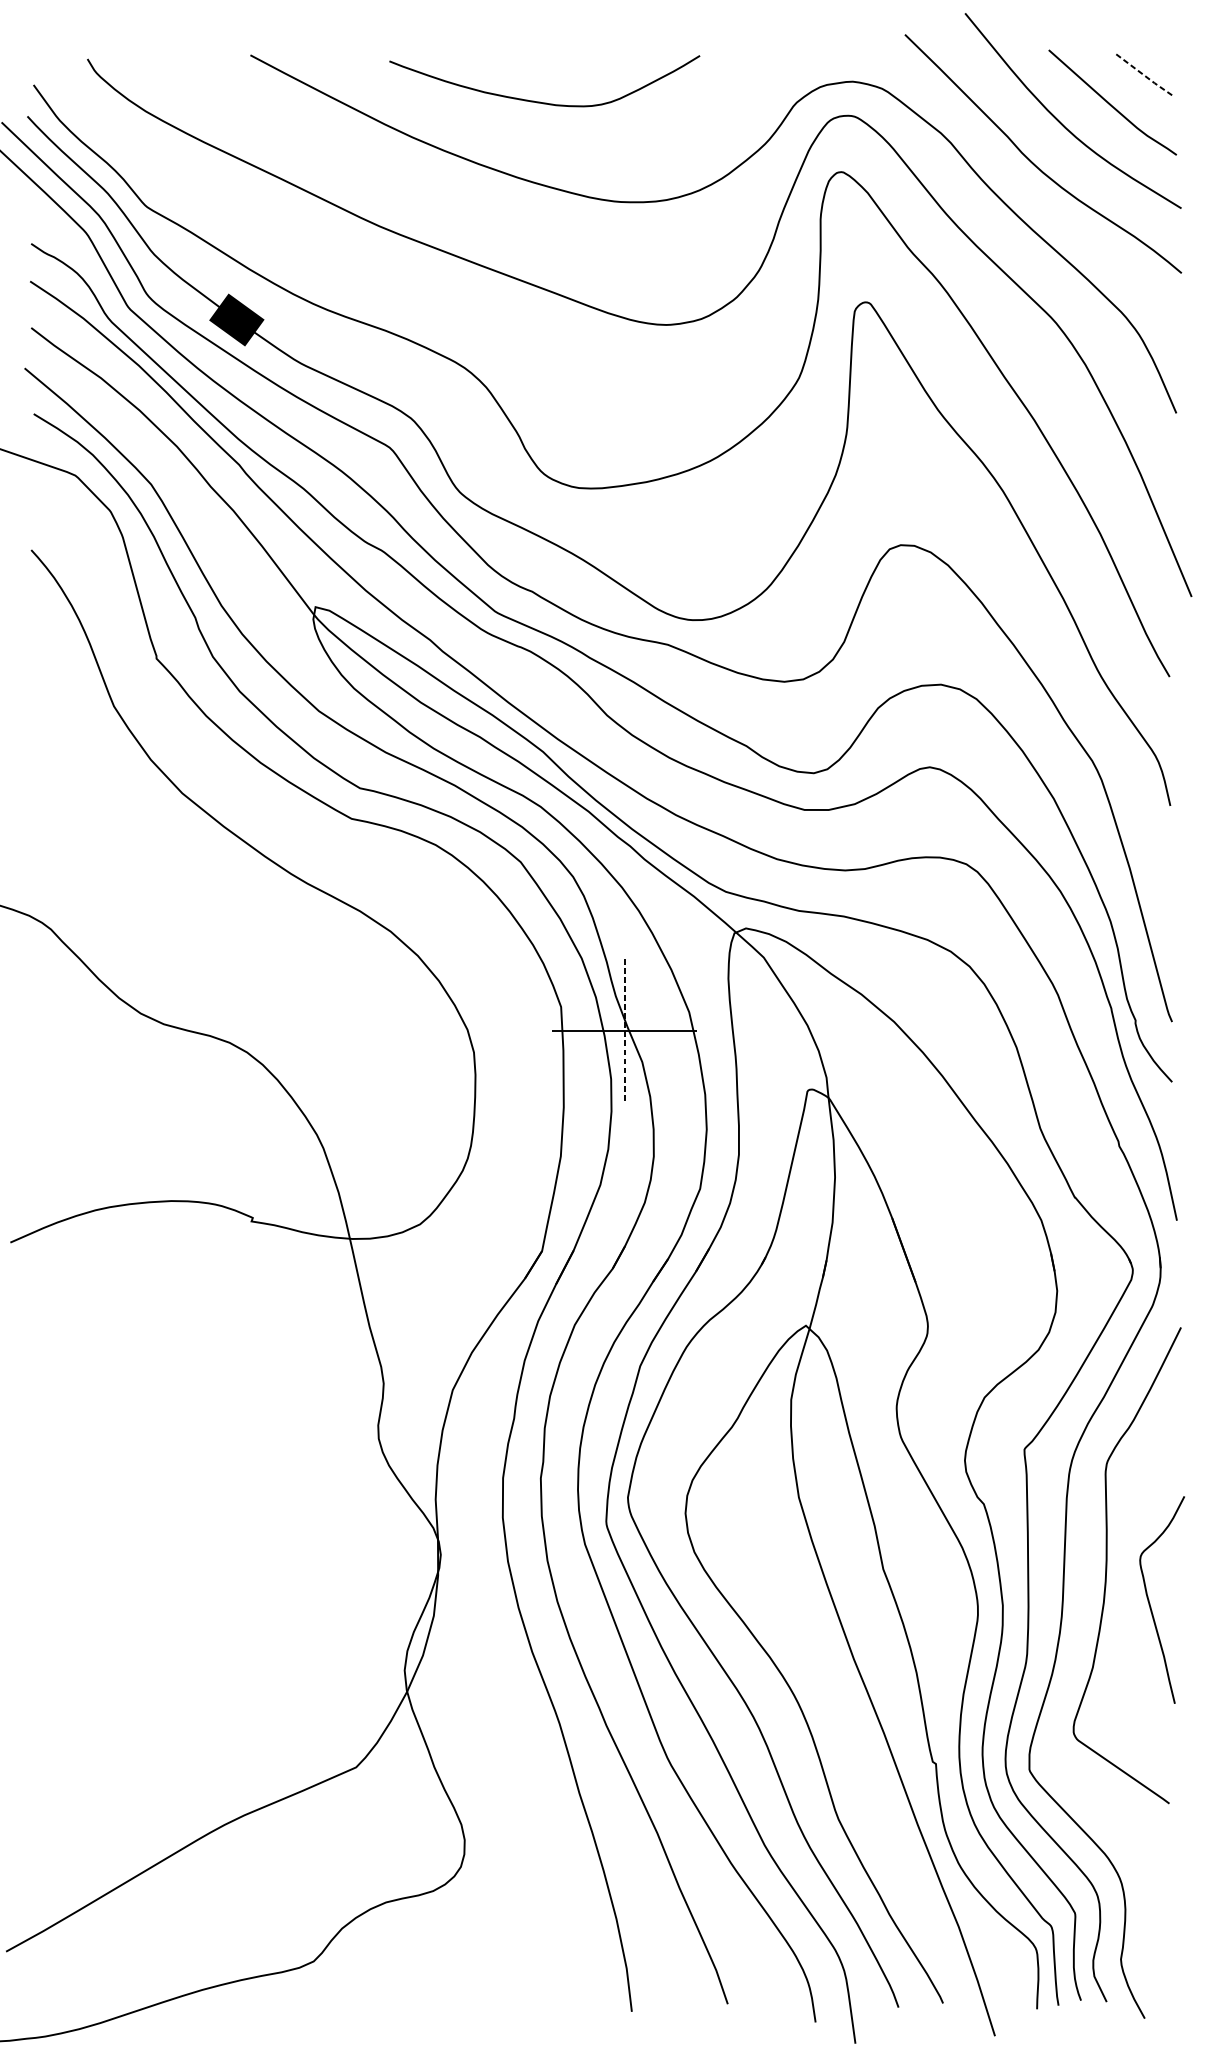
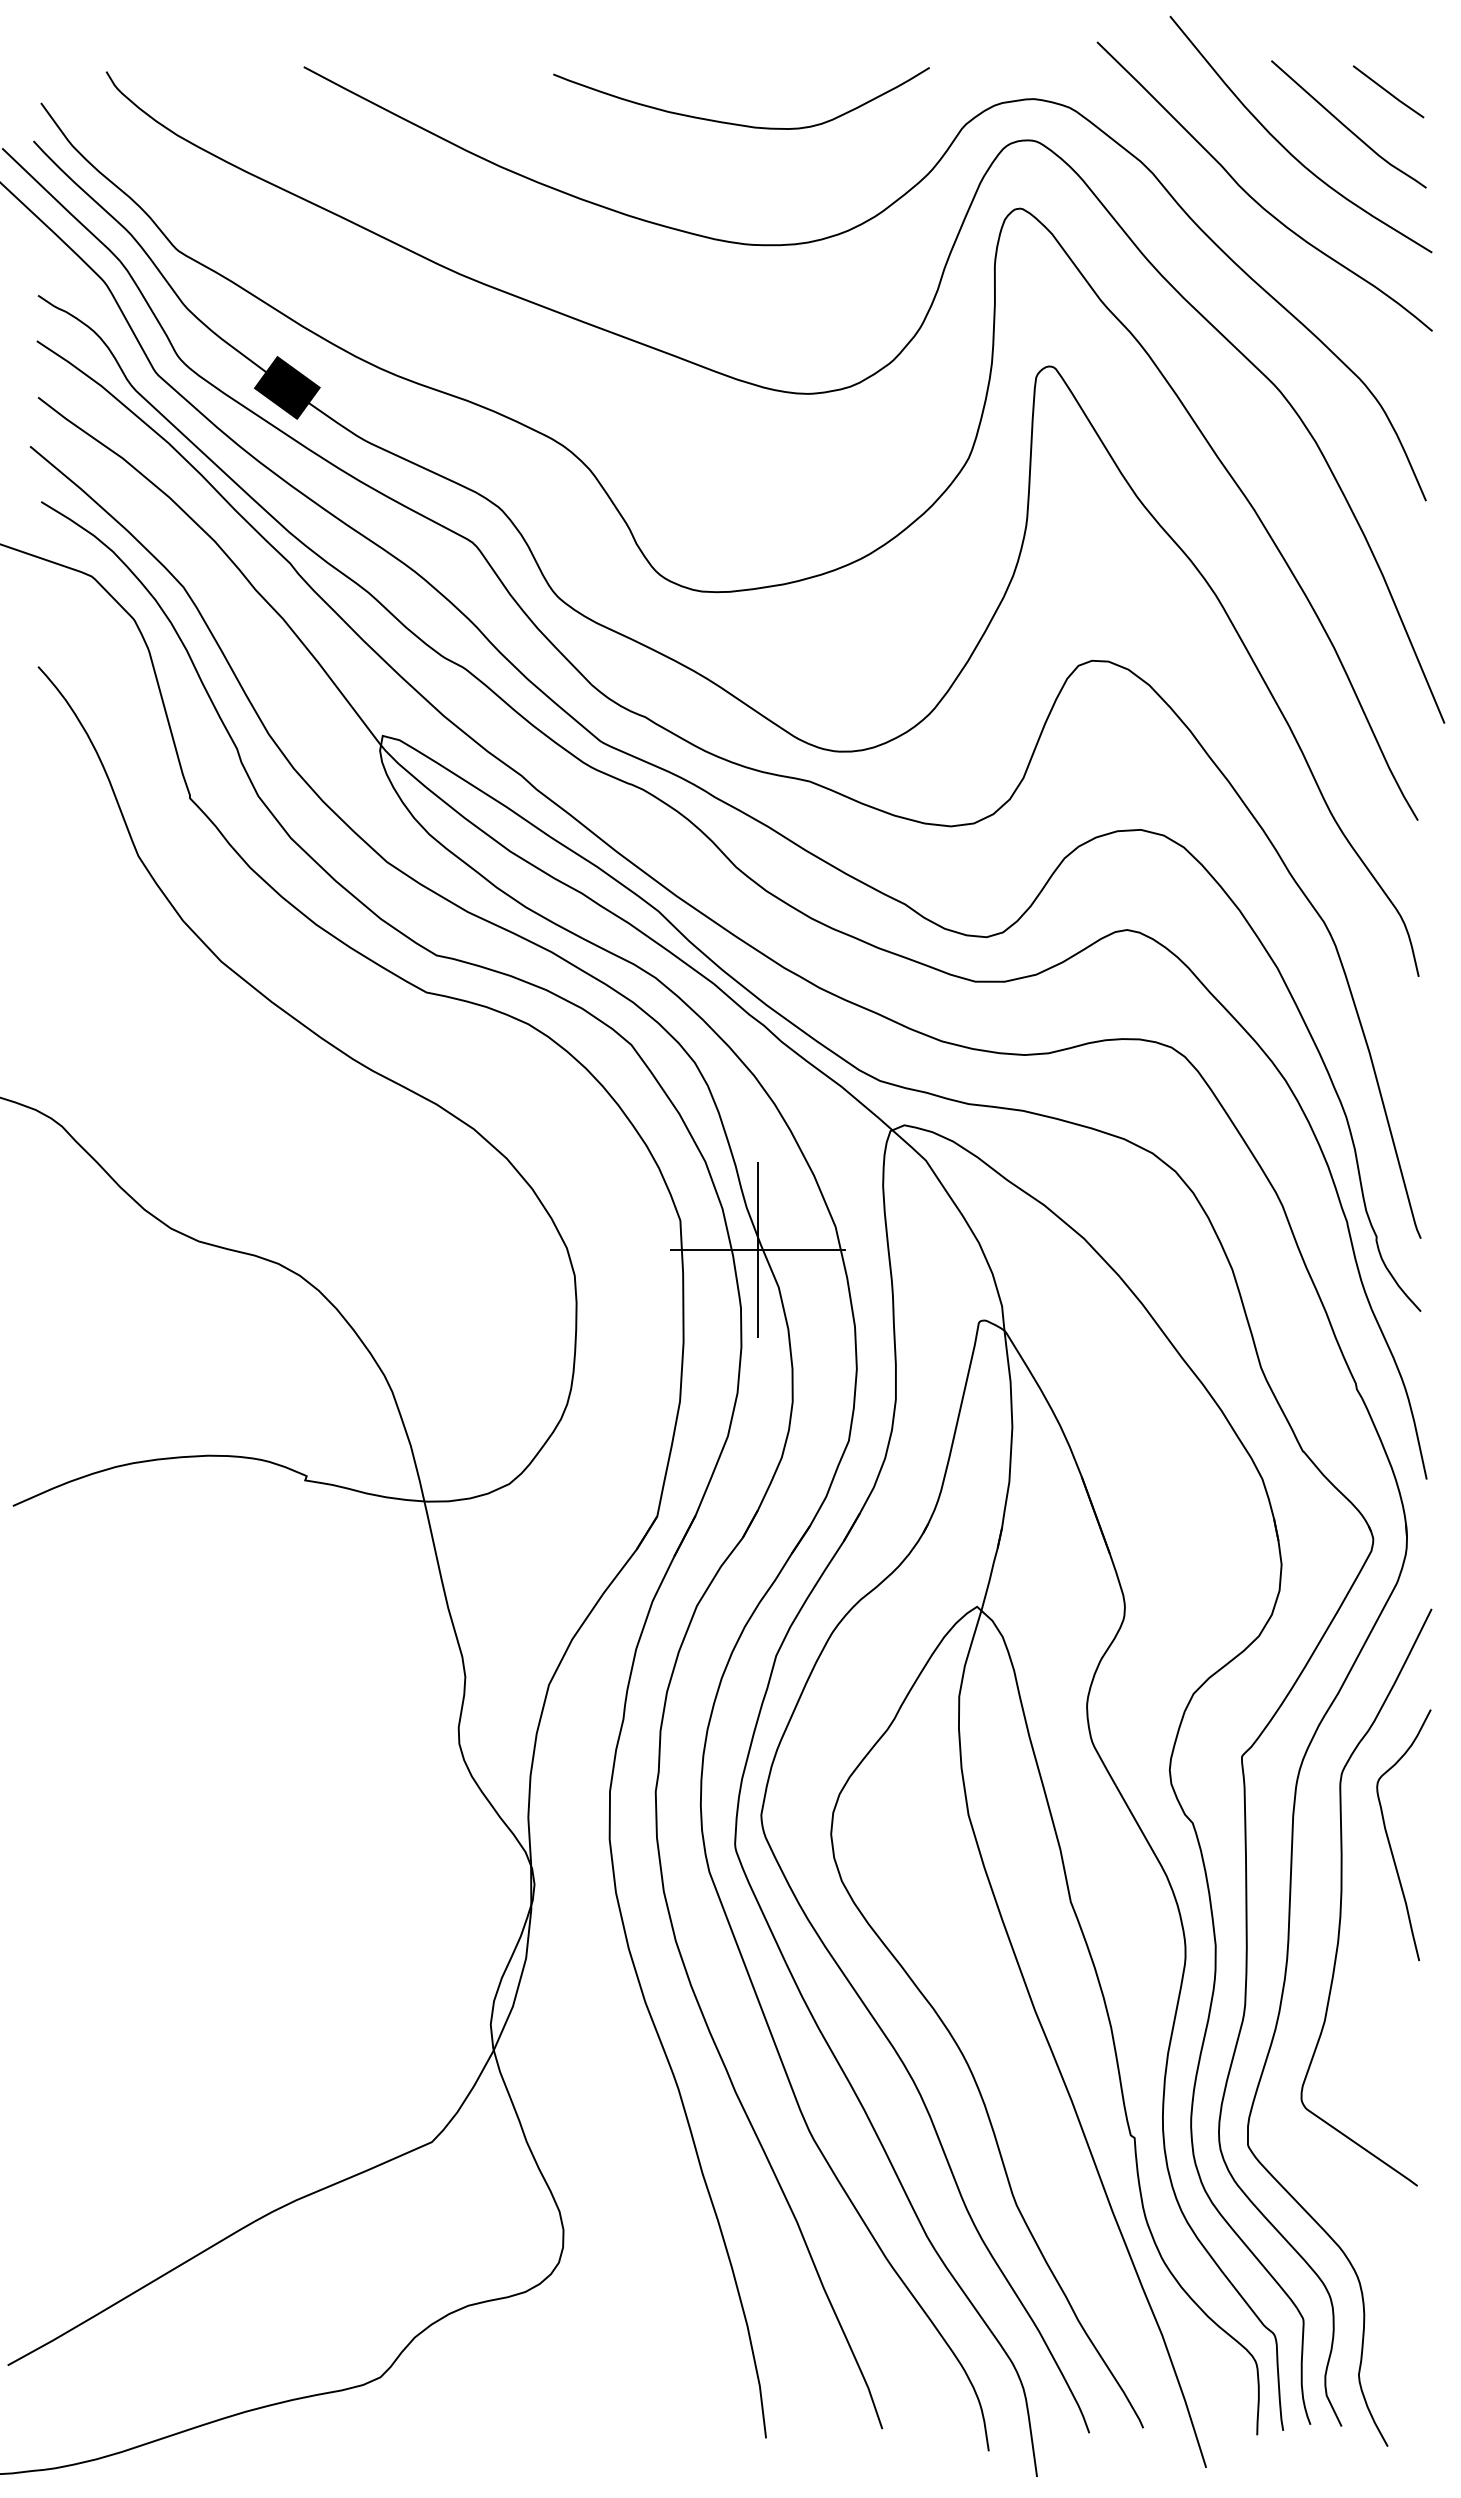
line: (1145, 76) -> (1388, 92), dashed -> solid
curve: (541, 101) -> (737, 123), moved
line: (624, 1031) -> (757, 1250), dashed -> solid
curve: (1150, 1603) -> (1389, 1839), moved

